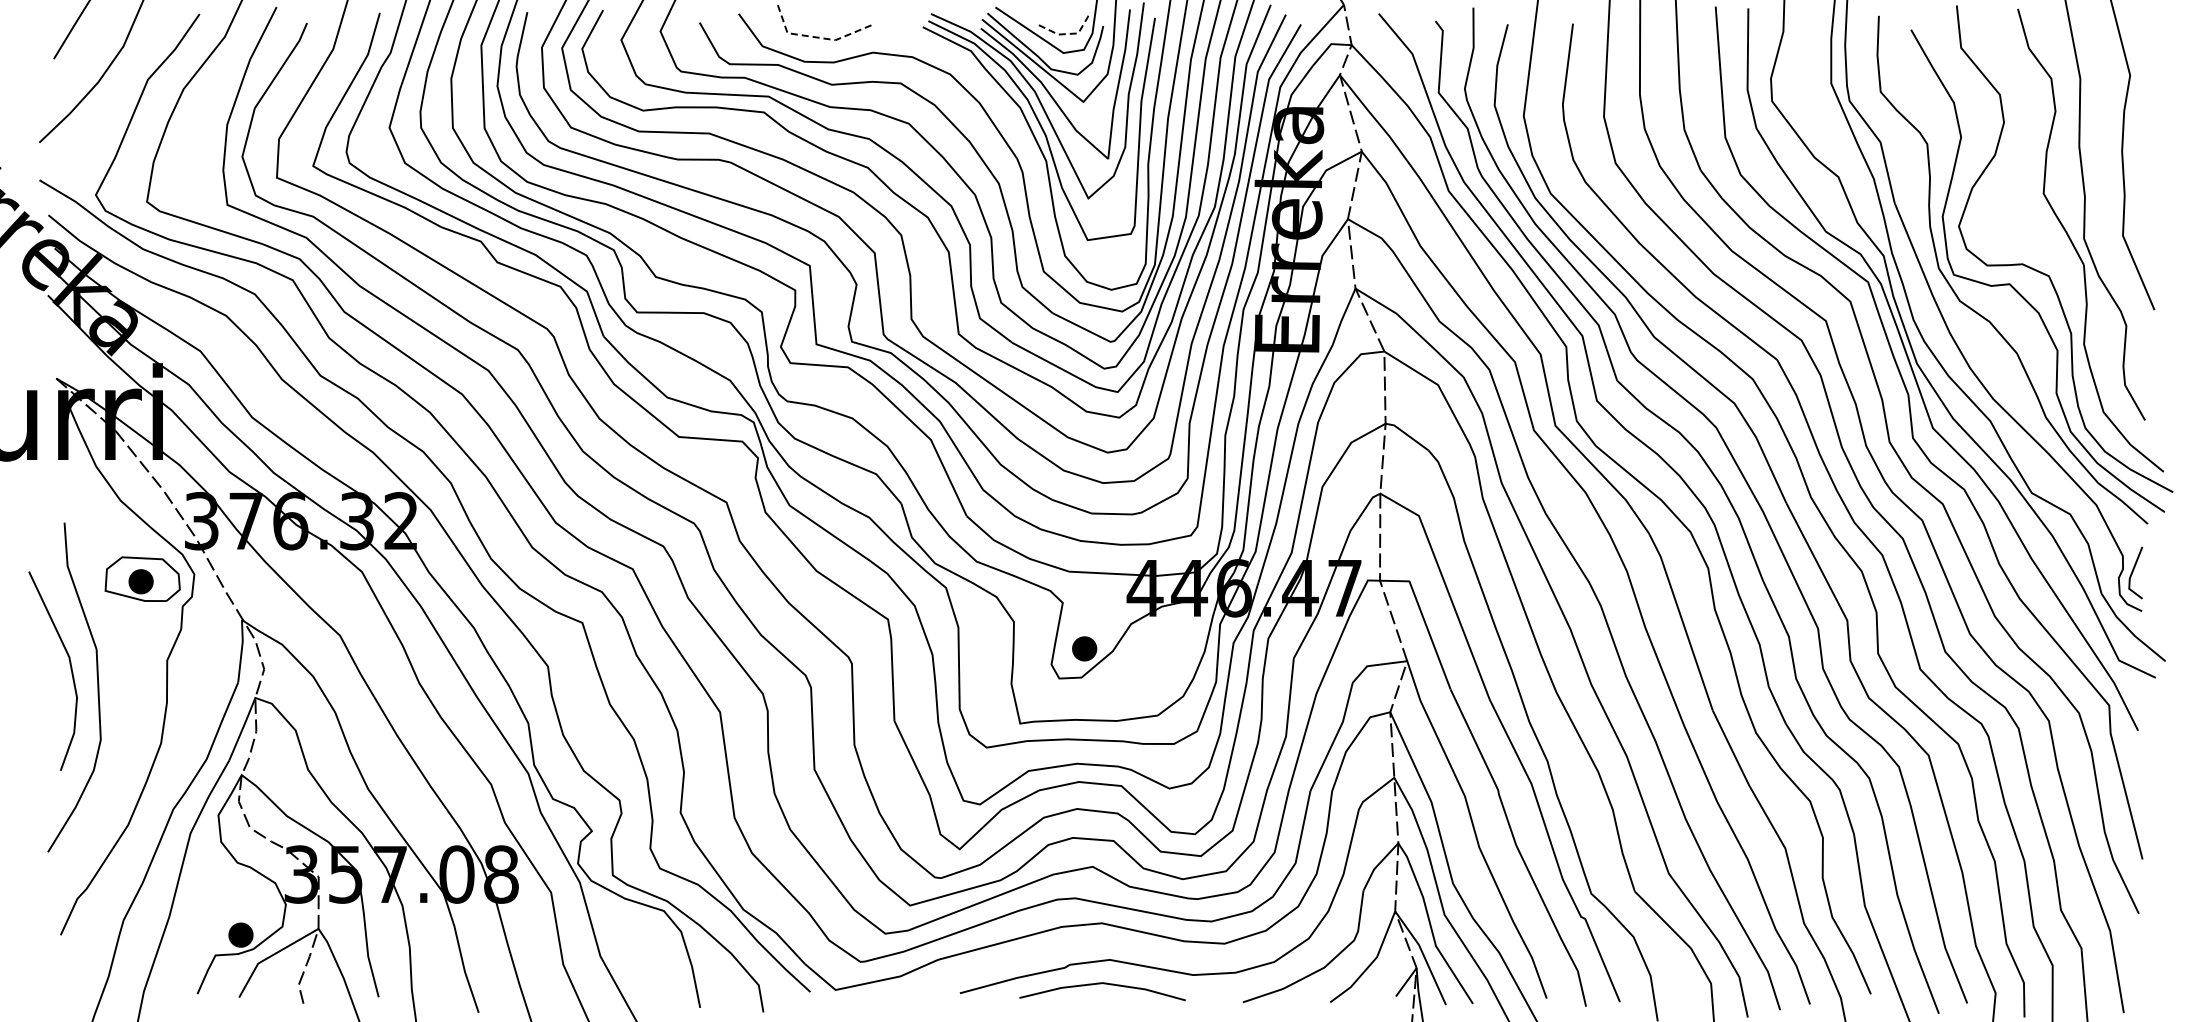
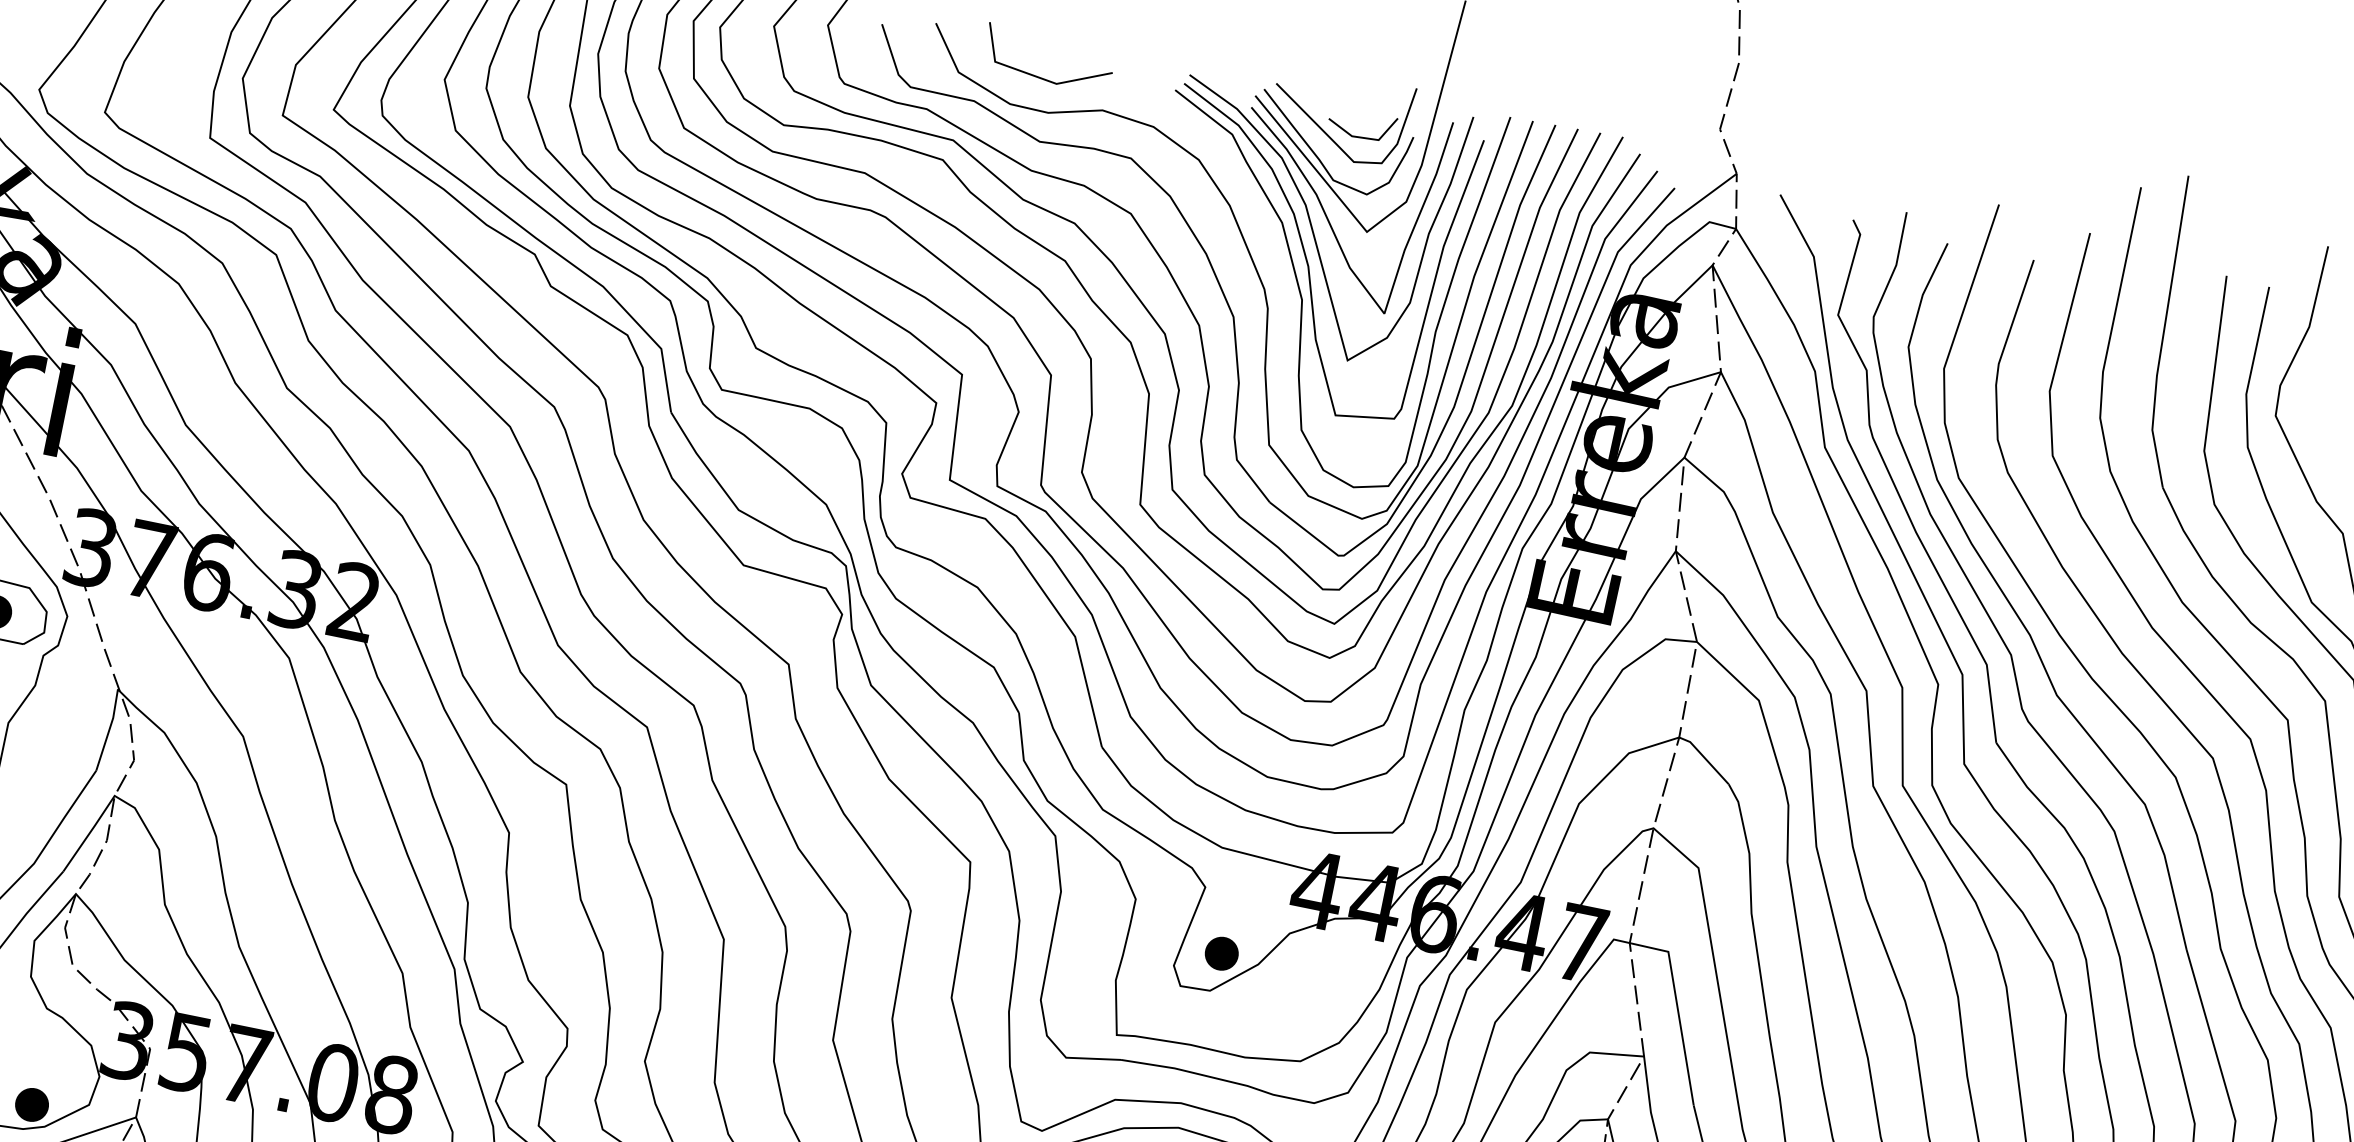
line: (1068, 33) -> (1365, 137), dashed -> solid
line: (817, 37) -> (1033, 75), dashed -> solid

